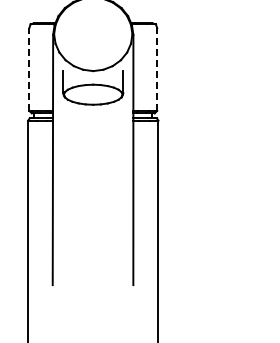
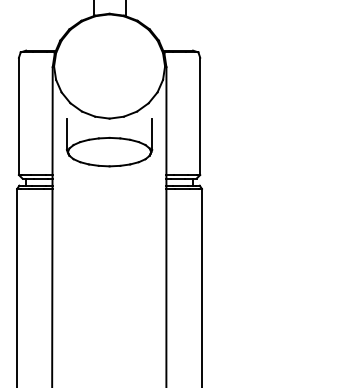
line: (29, 69) -> (19, 116), dashed -> solid
line: (157, 69) -> (200, 116), dashed -> solid

